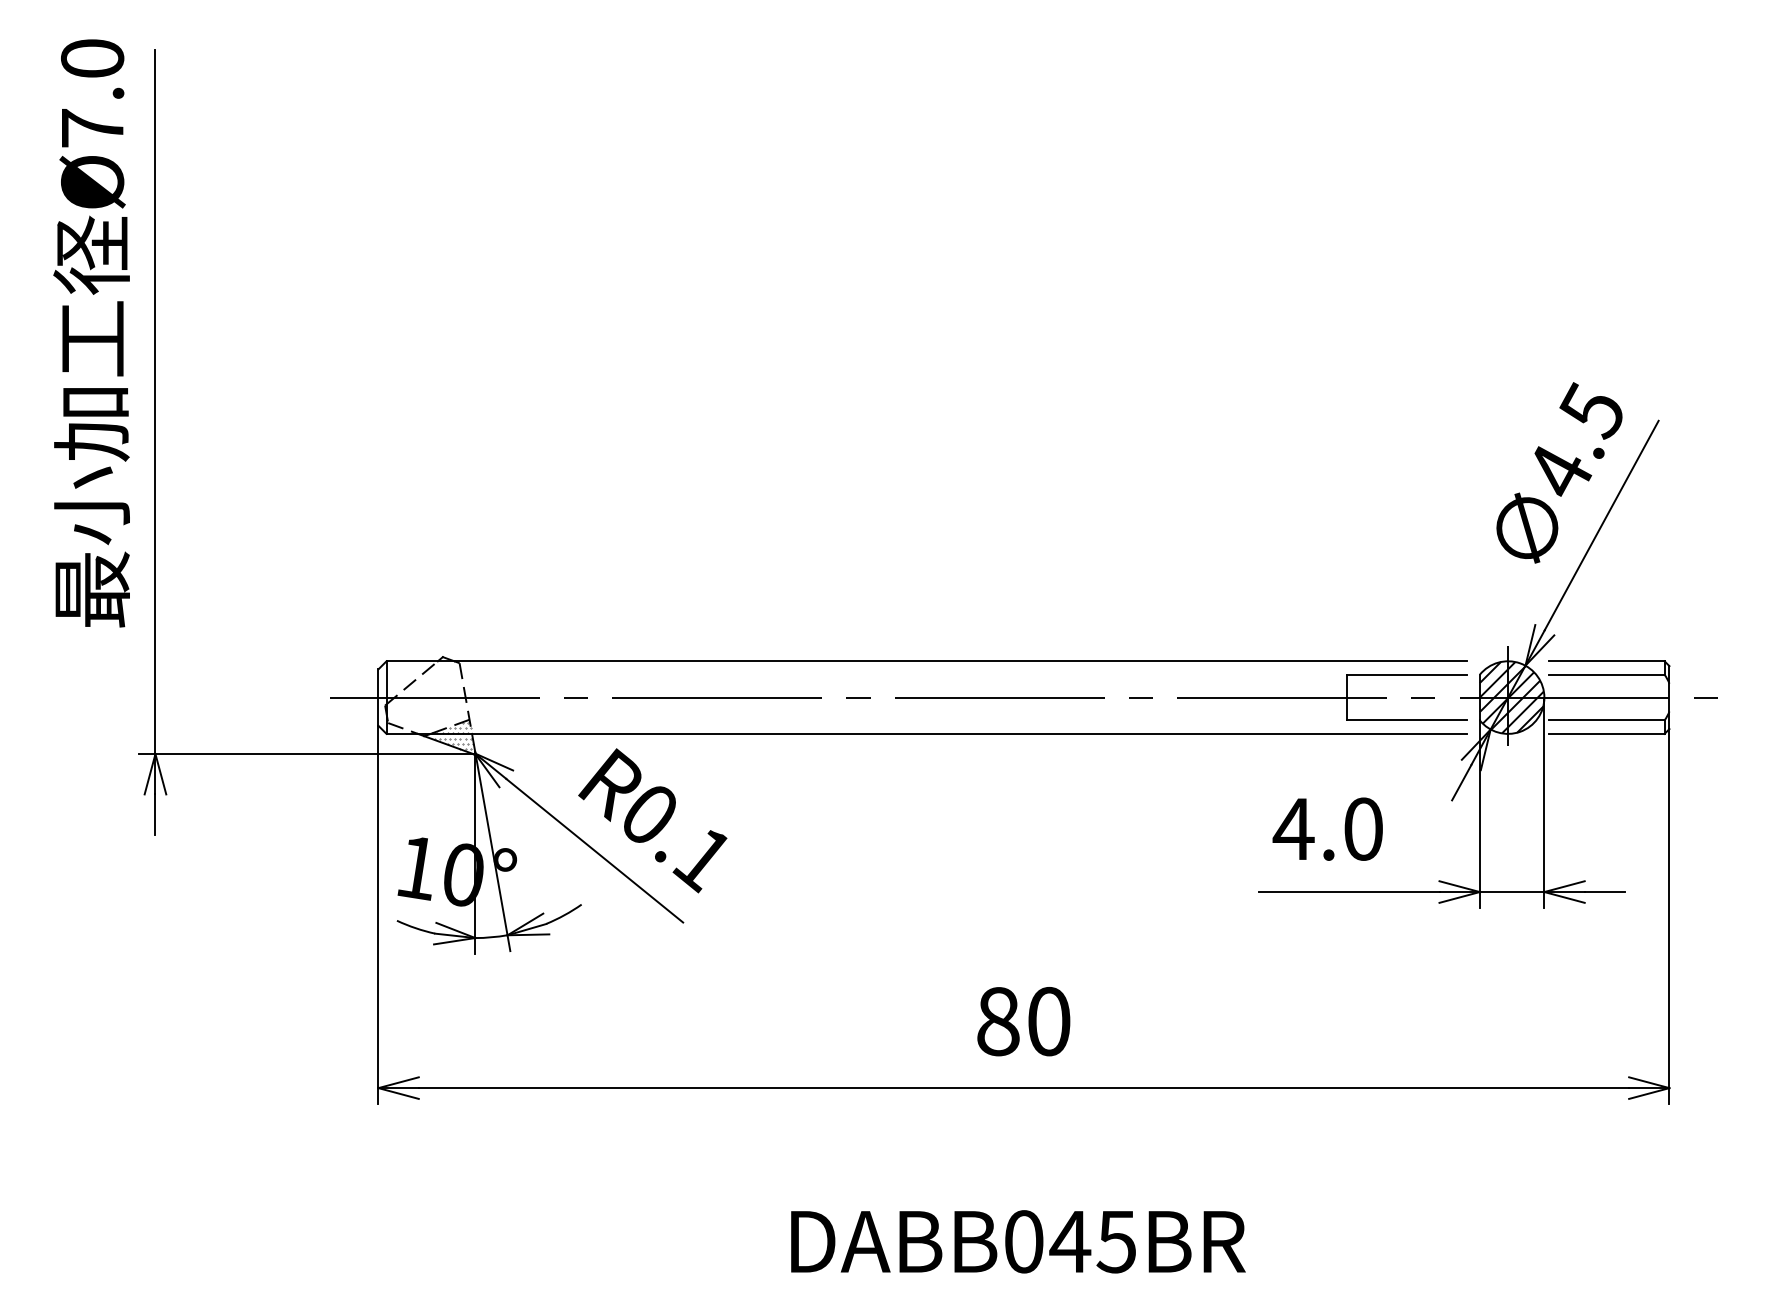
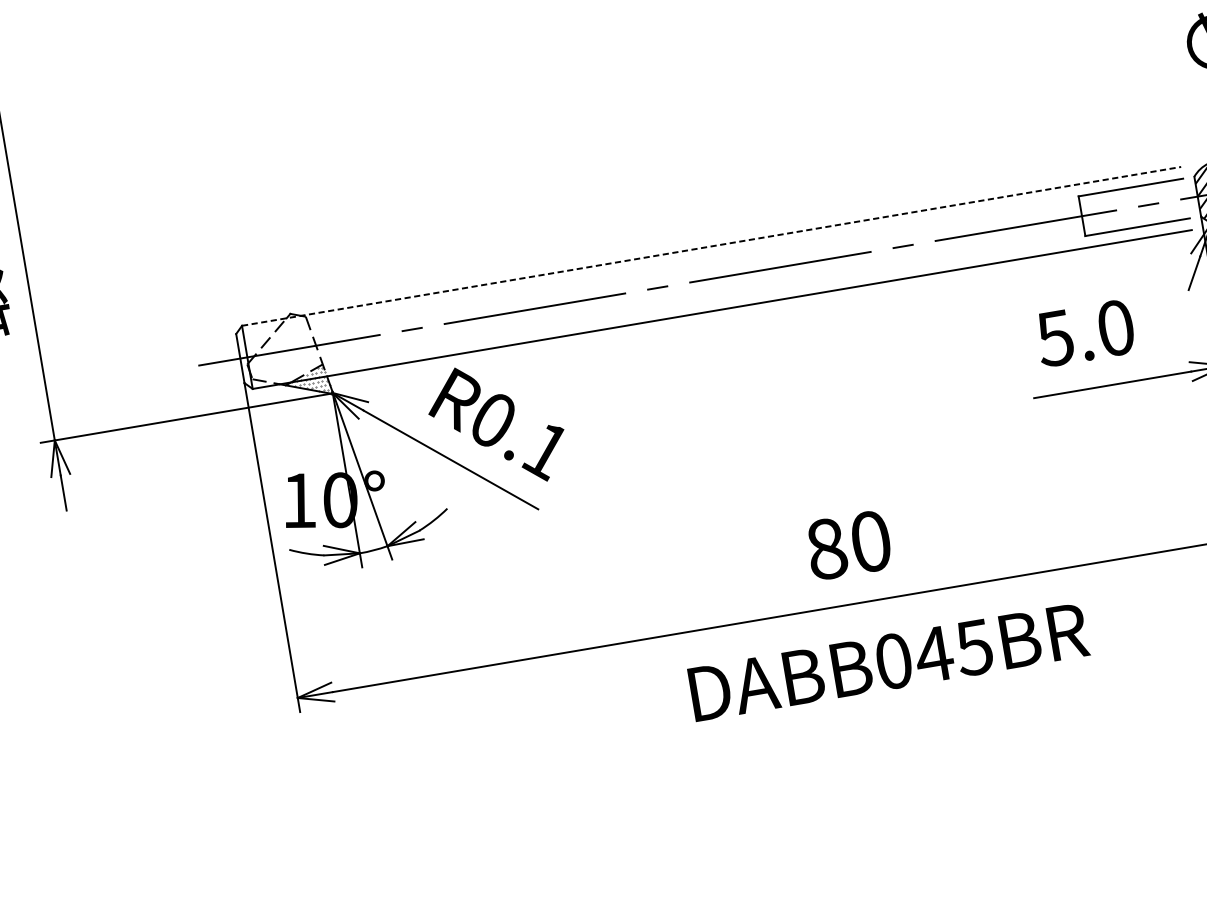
line: (927, 661) -> (712, 246), solid -> dashed
text: (1293, 829) -> (1055, 338), 4.0 -> 5.0
text: (1018, 1241) -> (888, 661), moved

